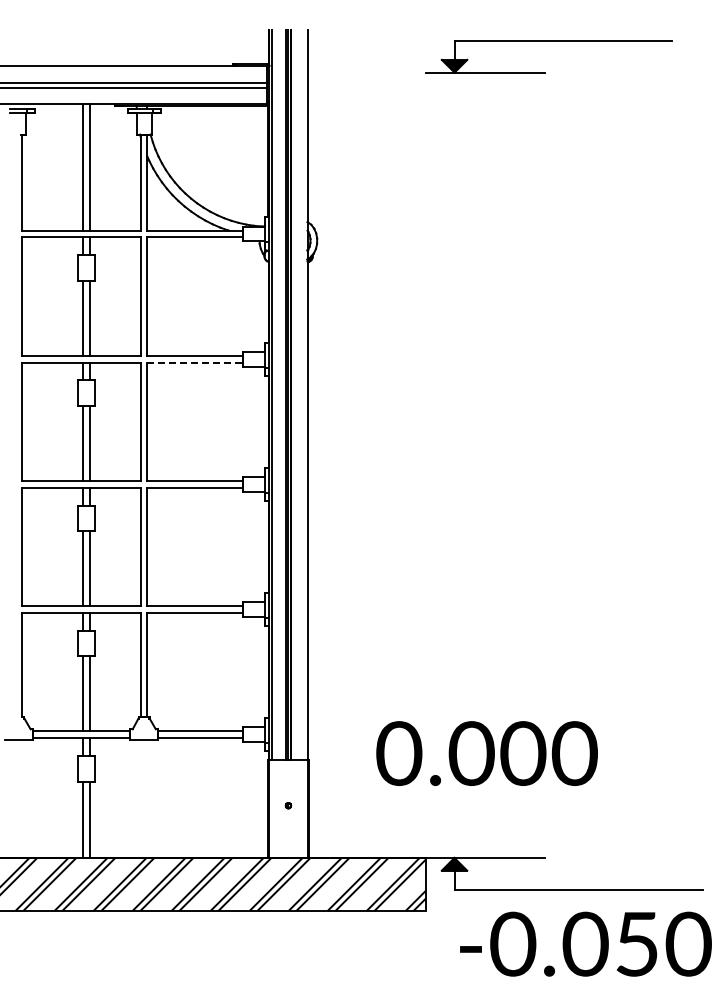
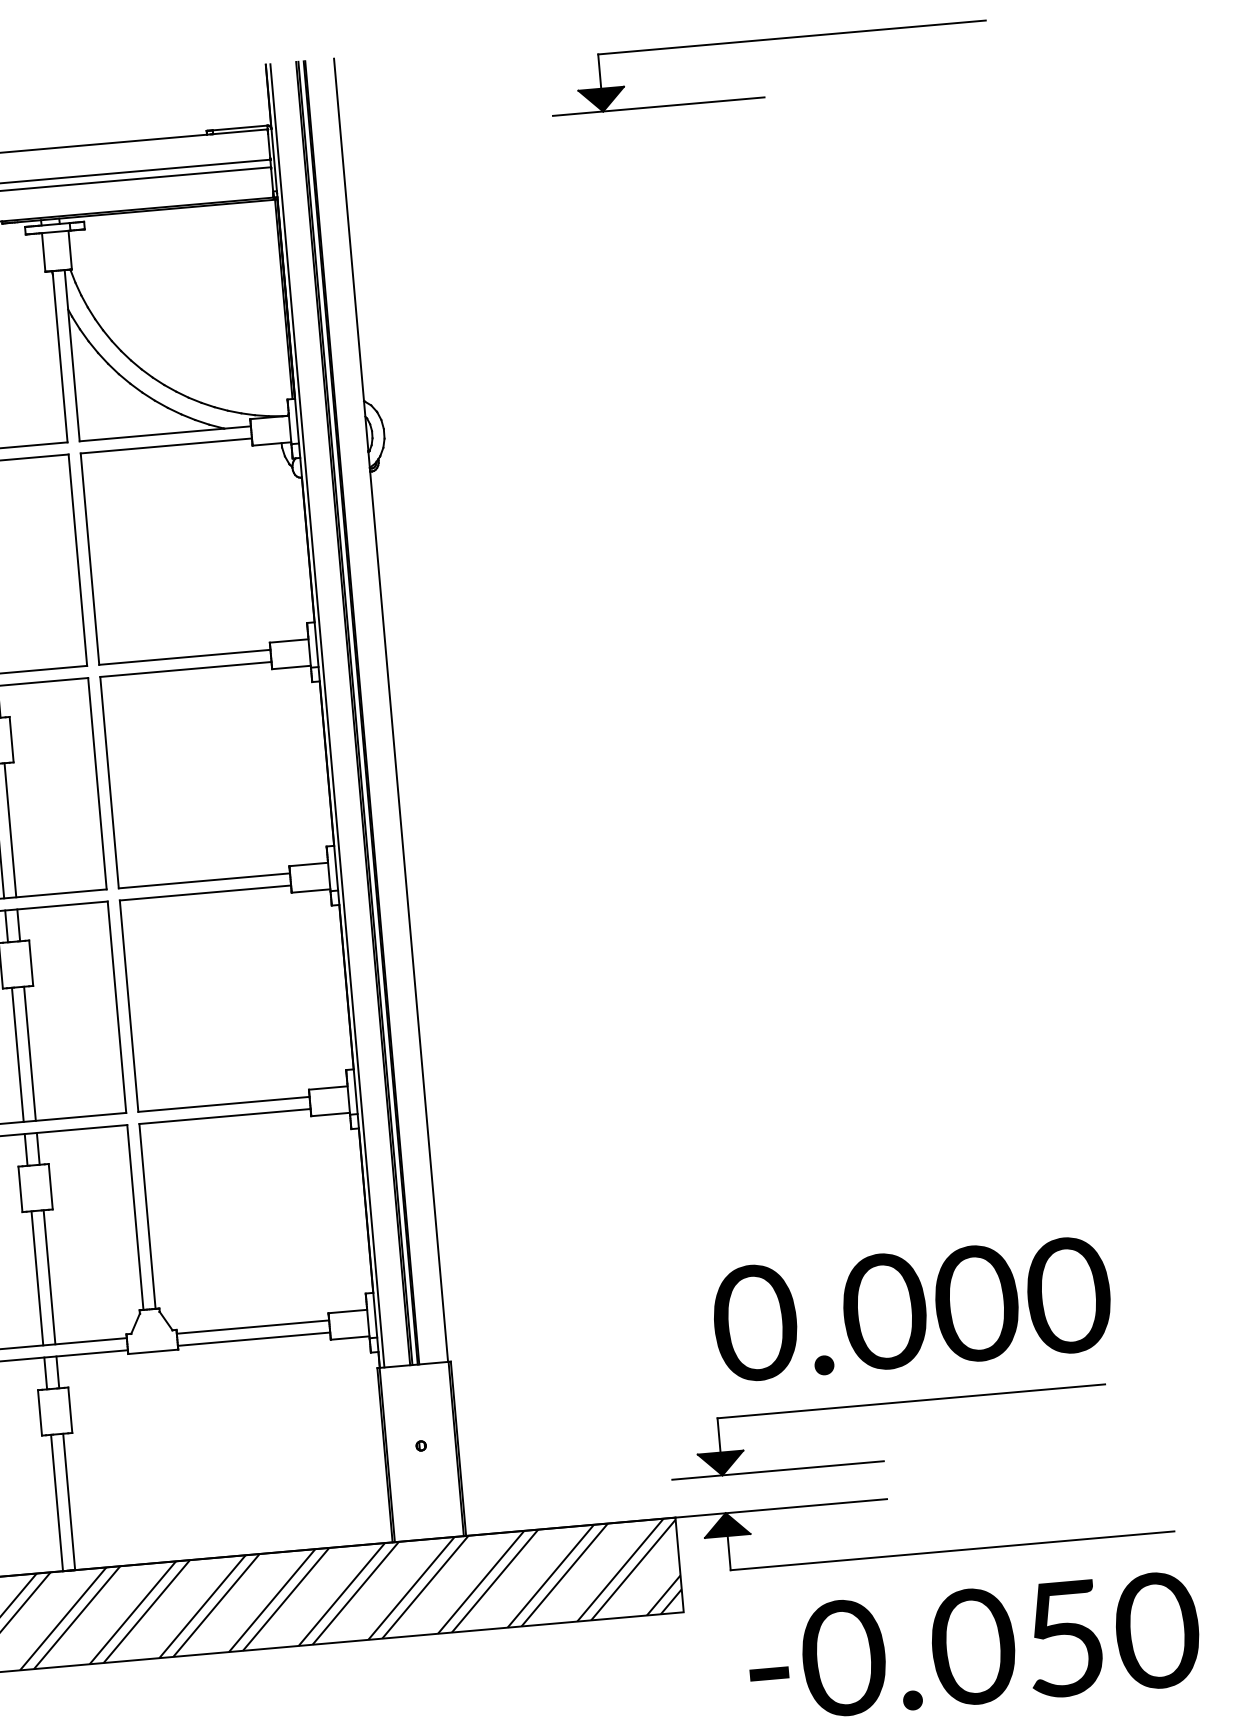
line: (195, 362) -> (186, 669), dashed -> solid
text: (486, 753) -> (911, 1309), moved
part: (548, 805) -> (885, 1404), added

